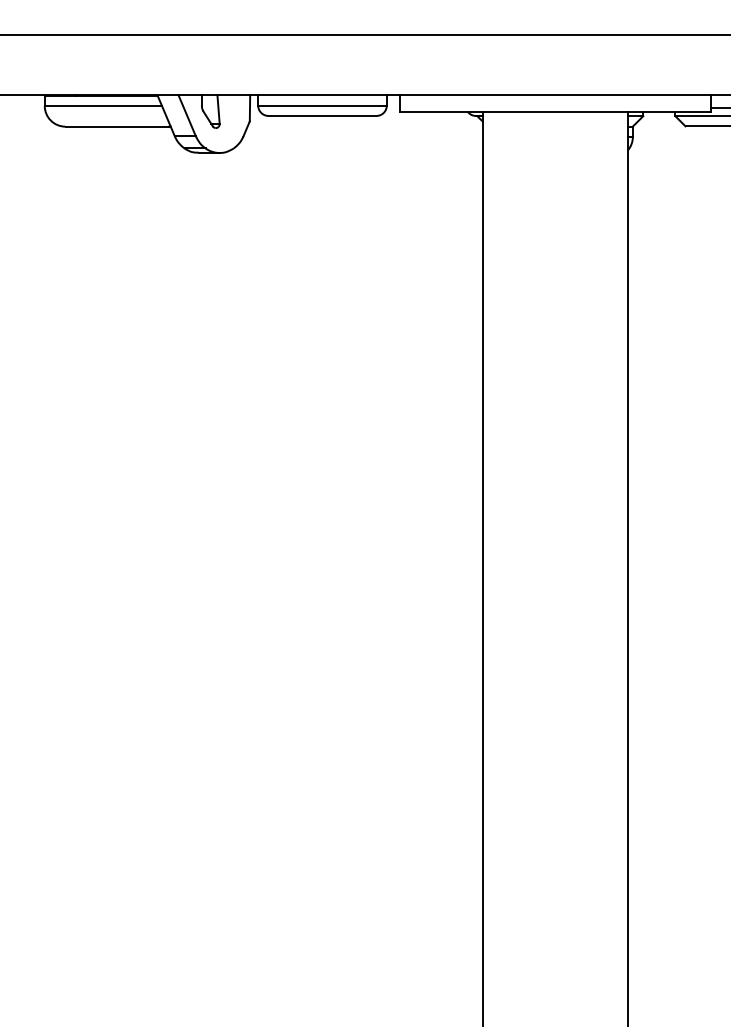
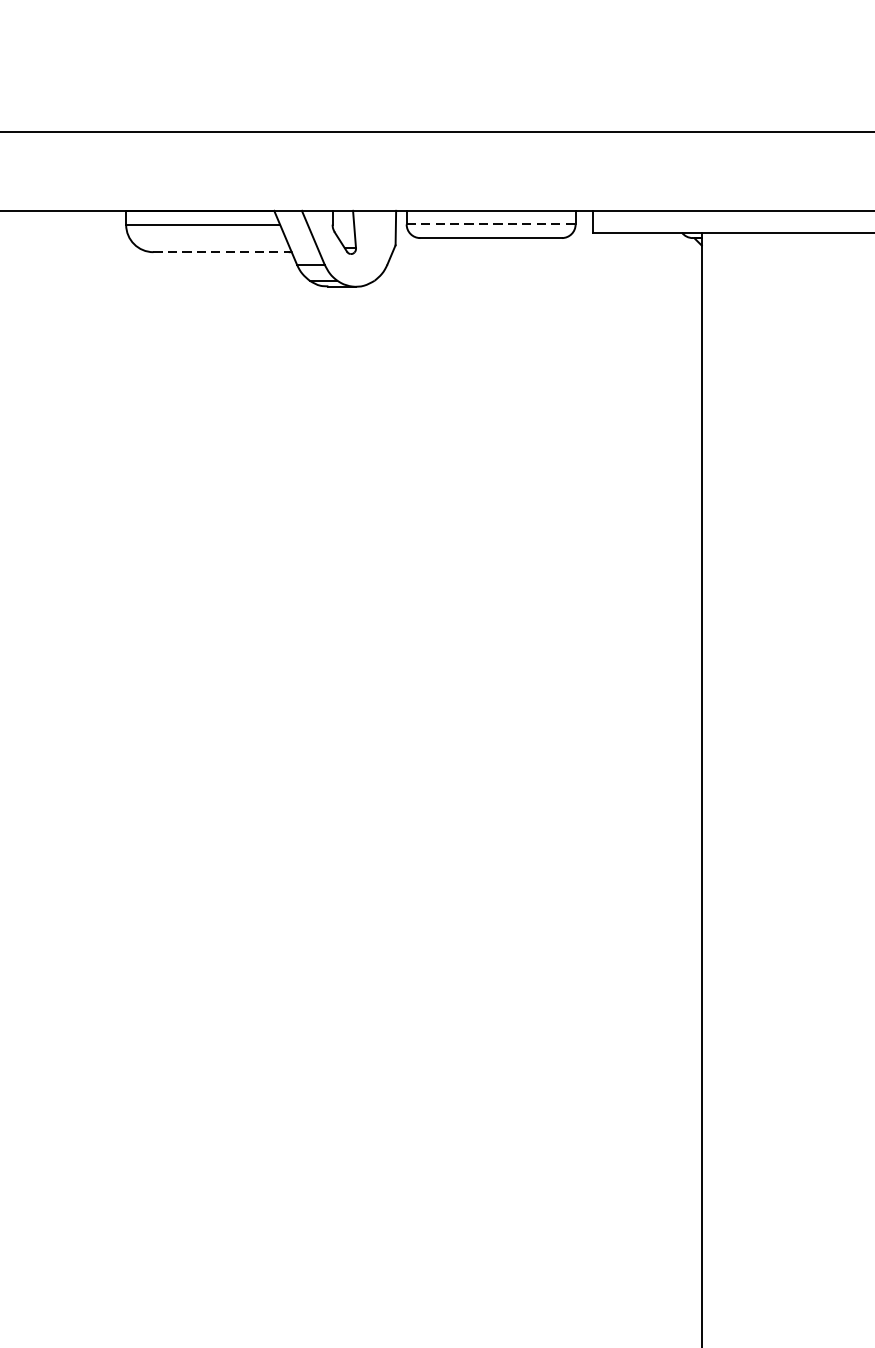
line: (323, 105) -> (492, 224), solid -> dashed
line: (117, 126) -> (221, 251), solid -> dashed

